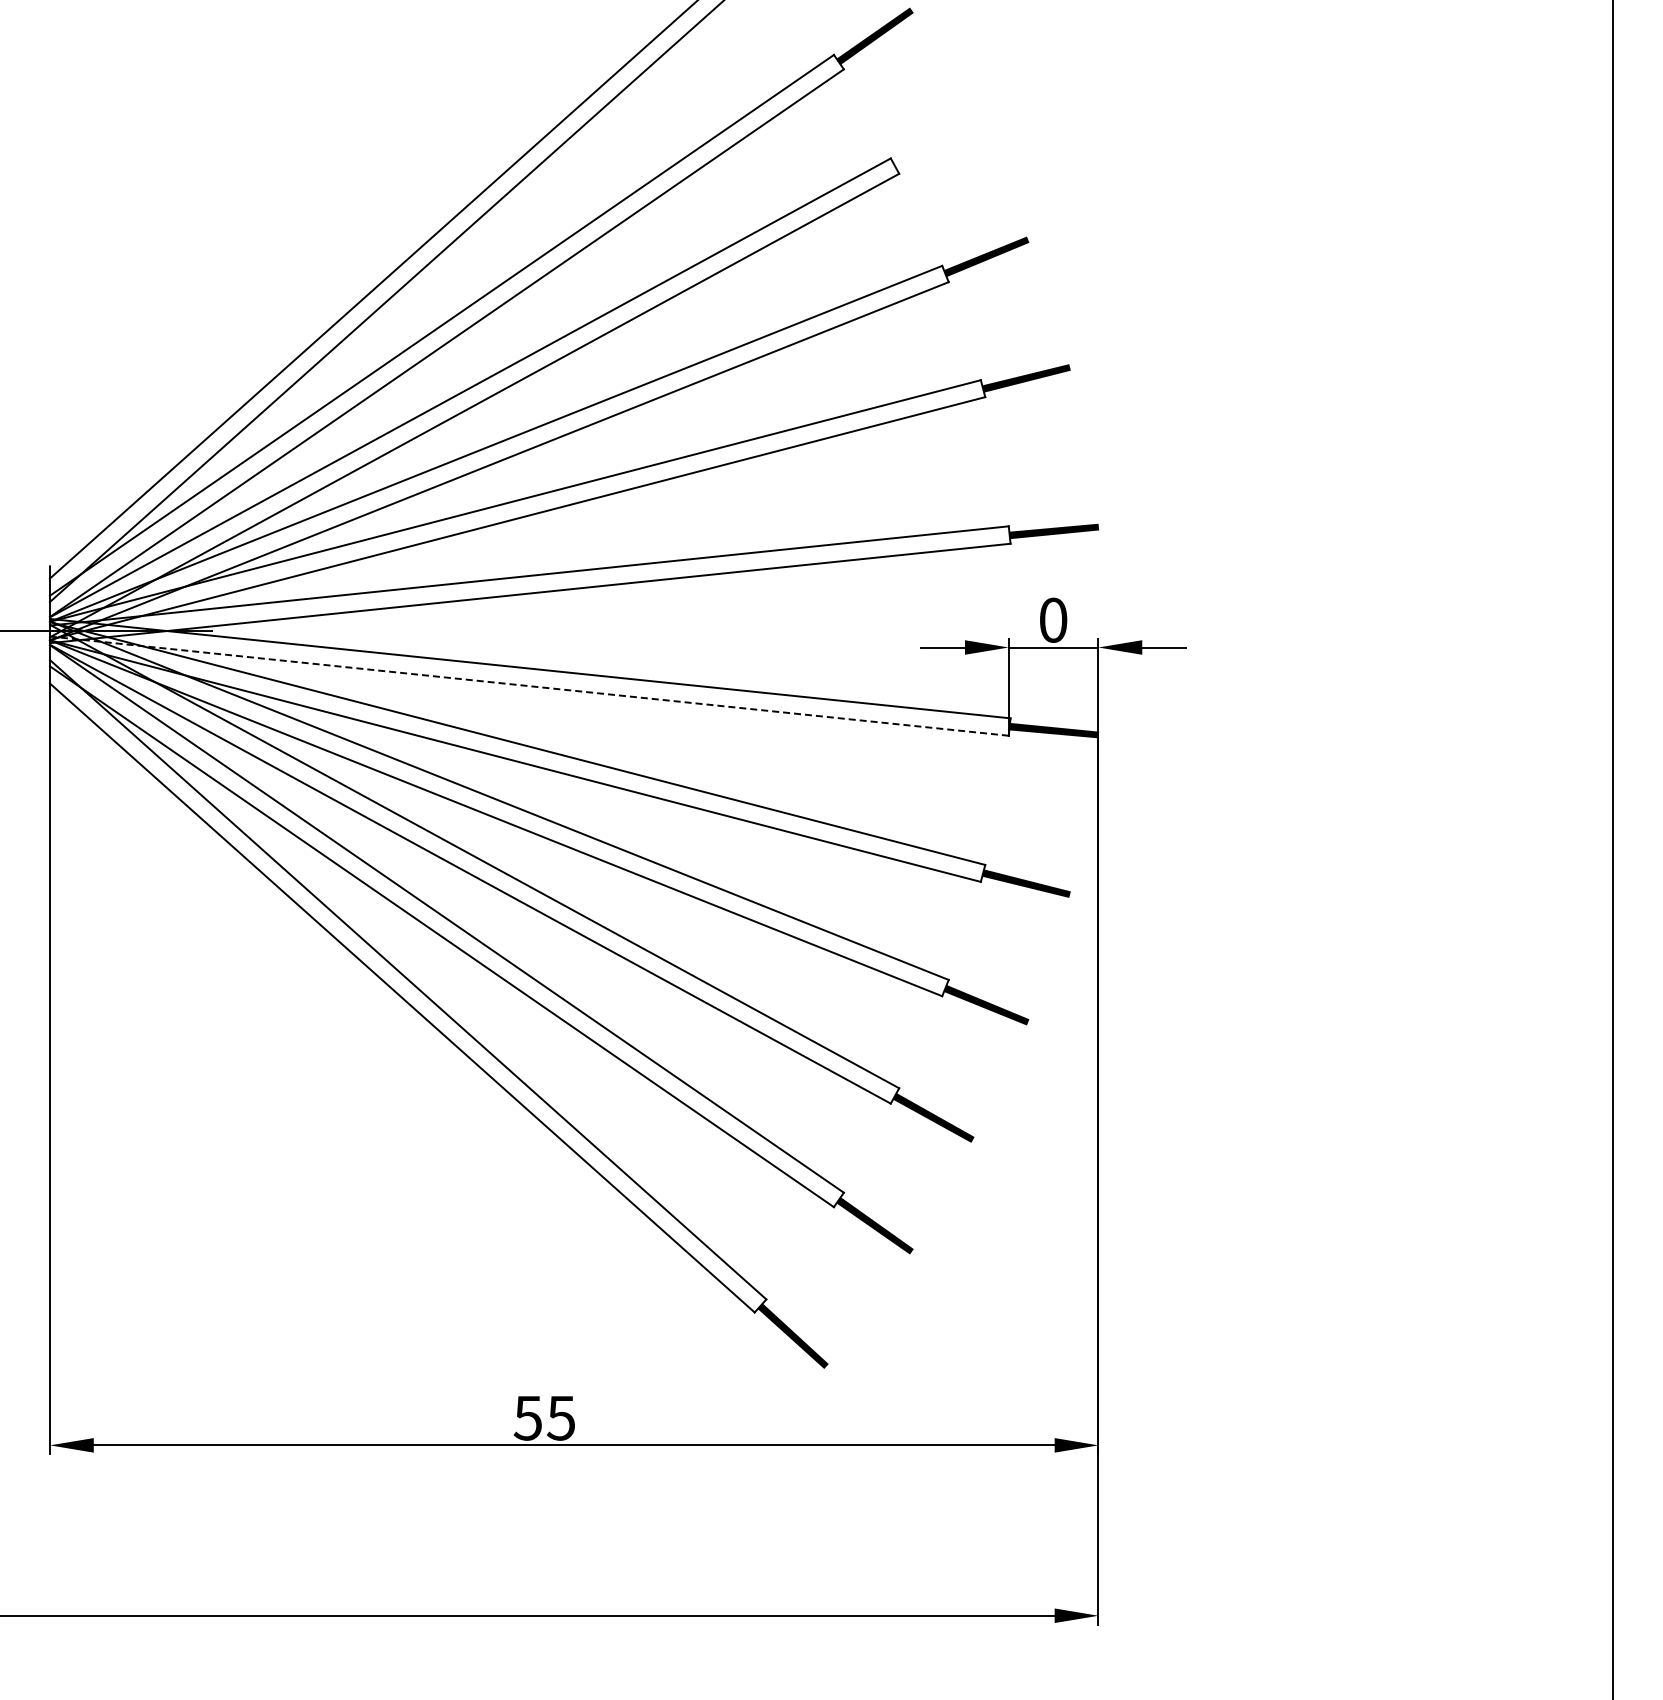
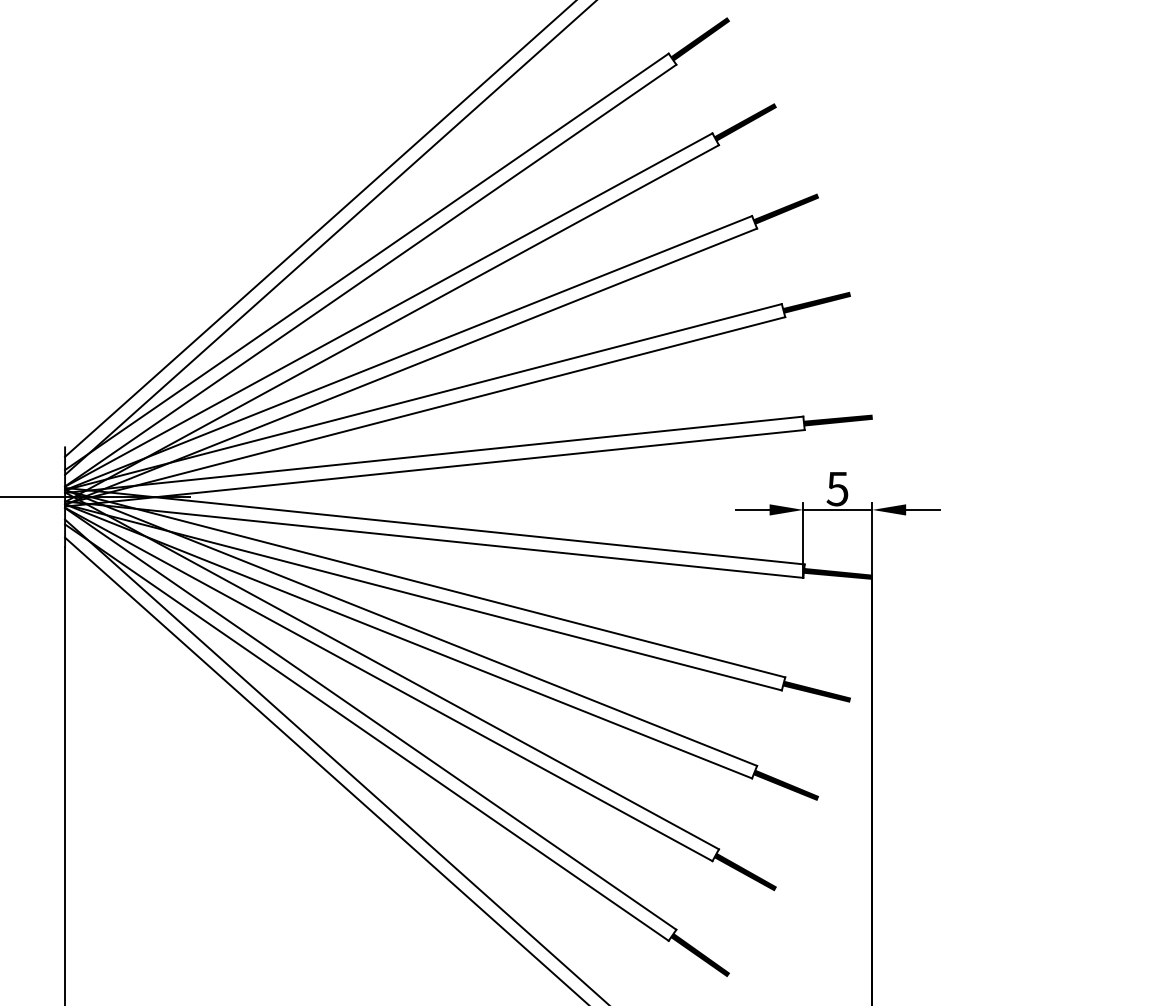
fill: (933, 144) -> (745, 122), added
text: (1052, 619) -> (837, 488), 0 -> 5
line: (529, 686) -> (434, 539), dashed -> solid

